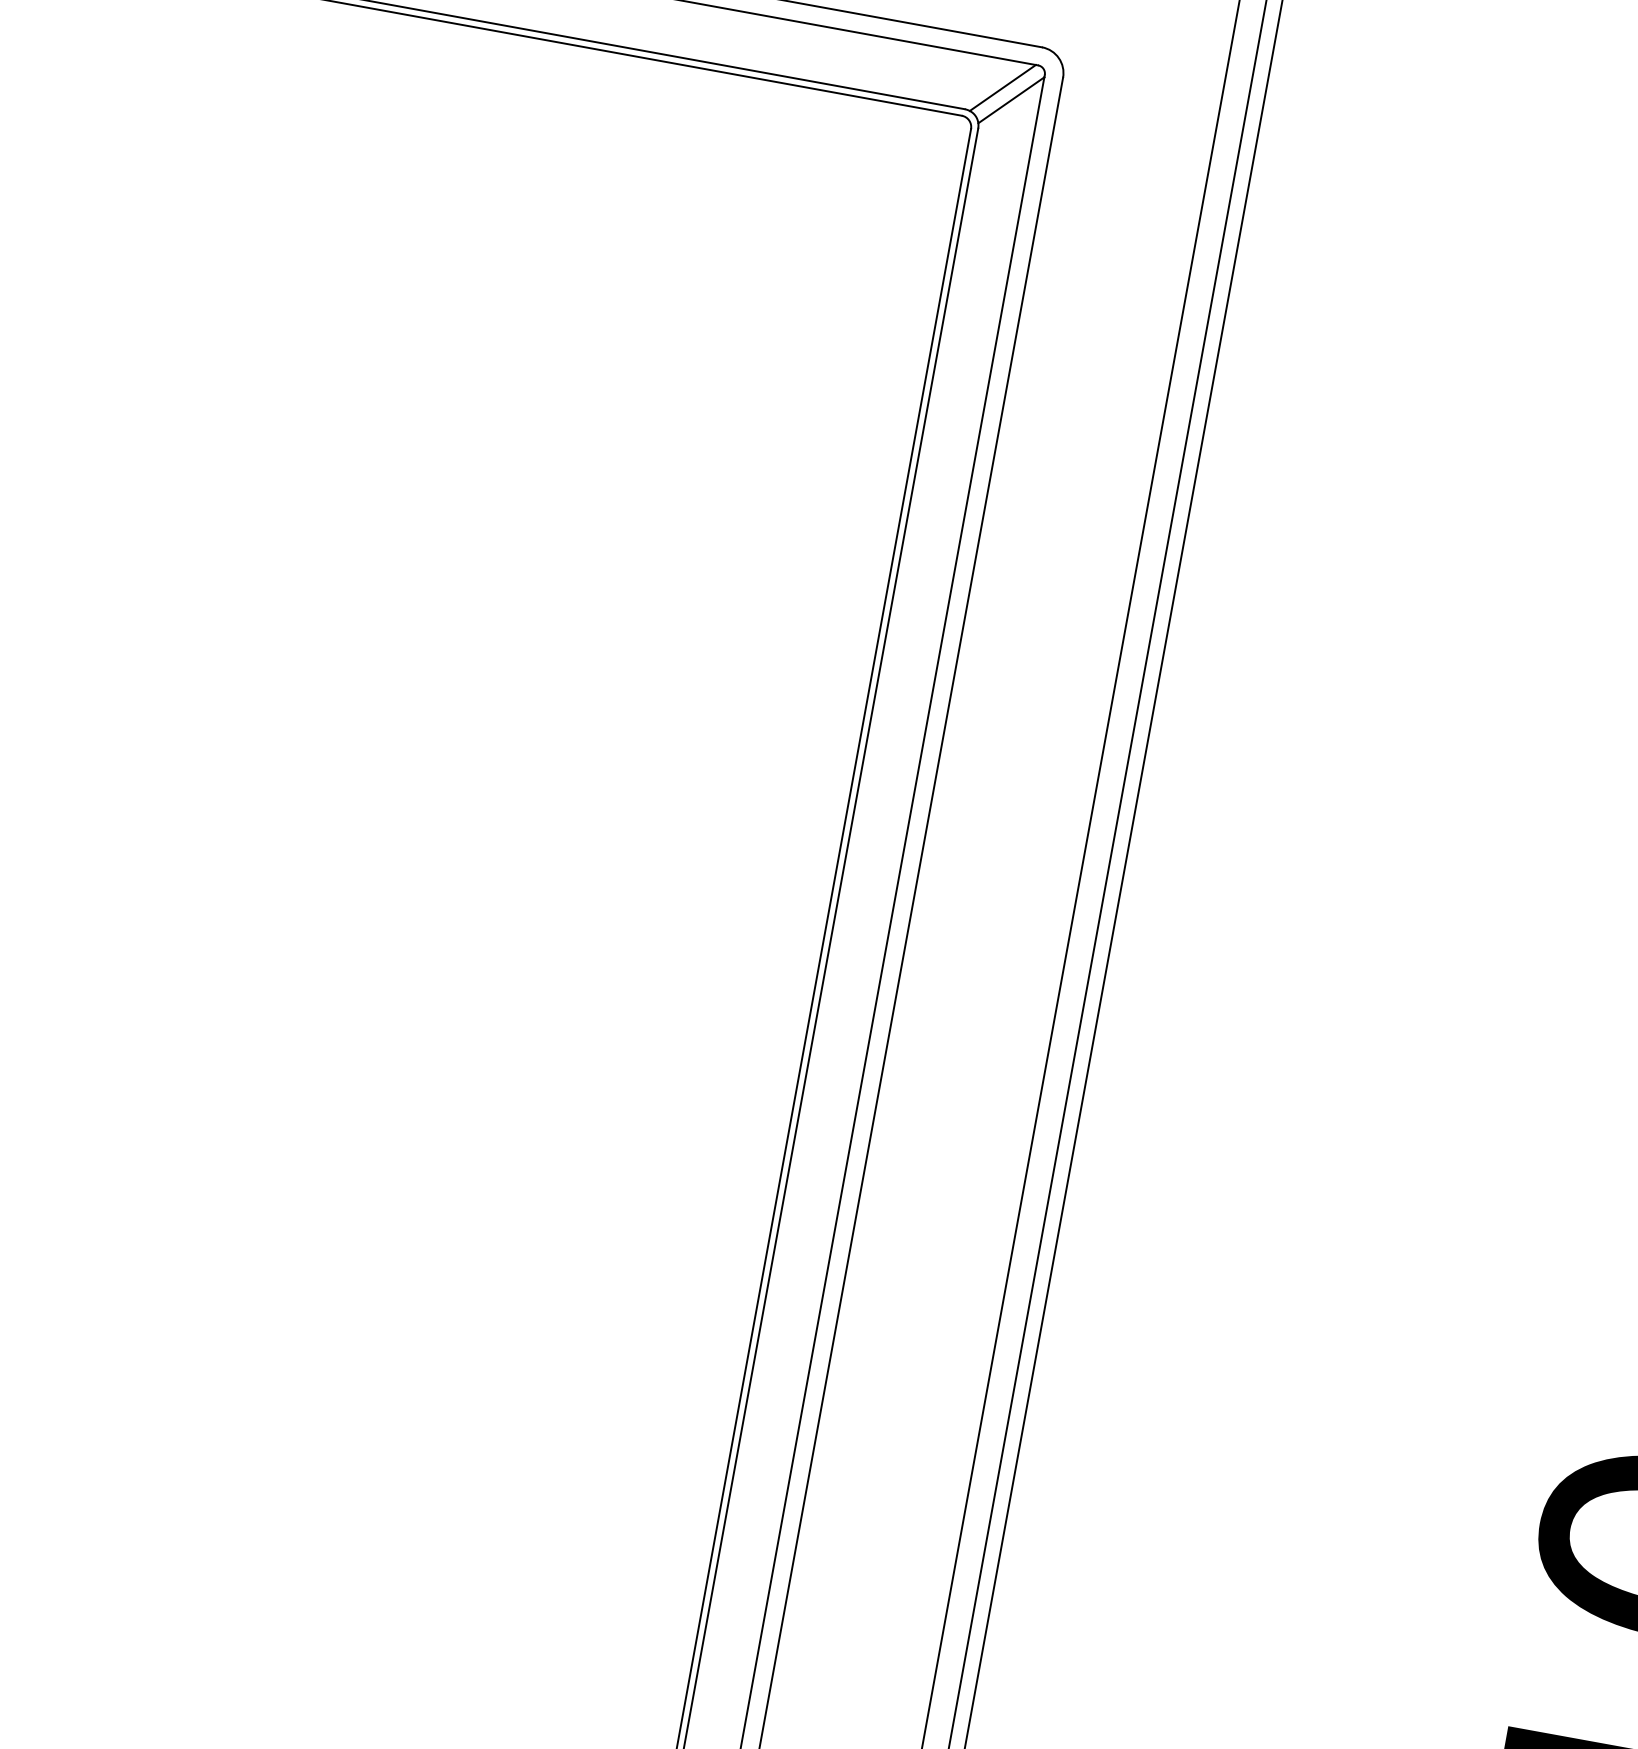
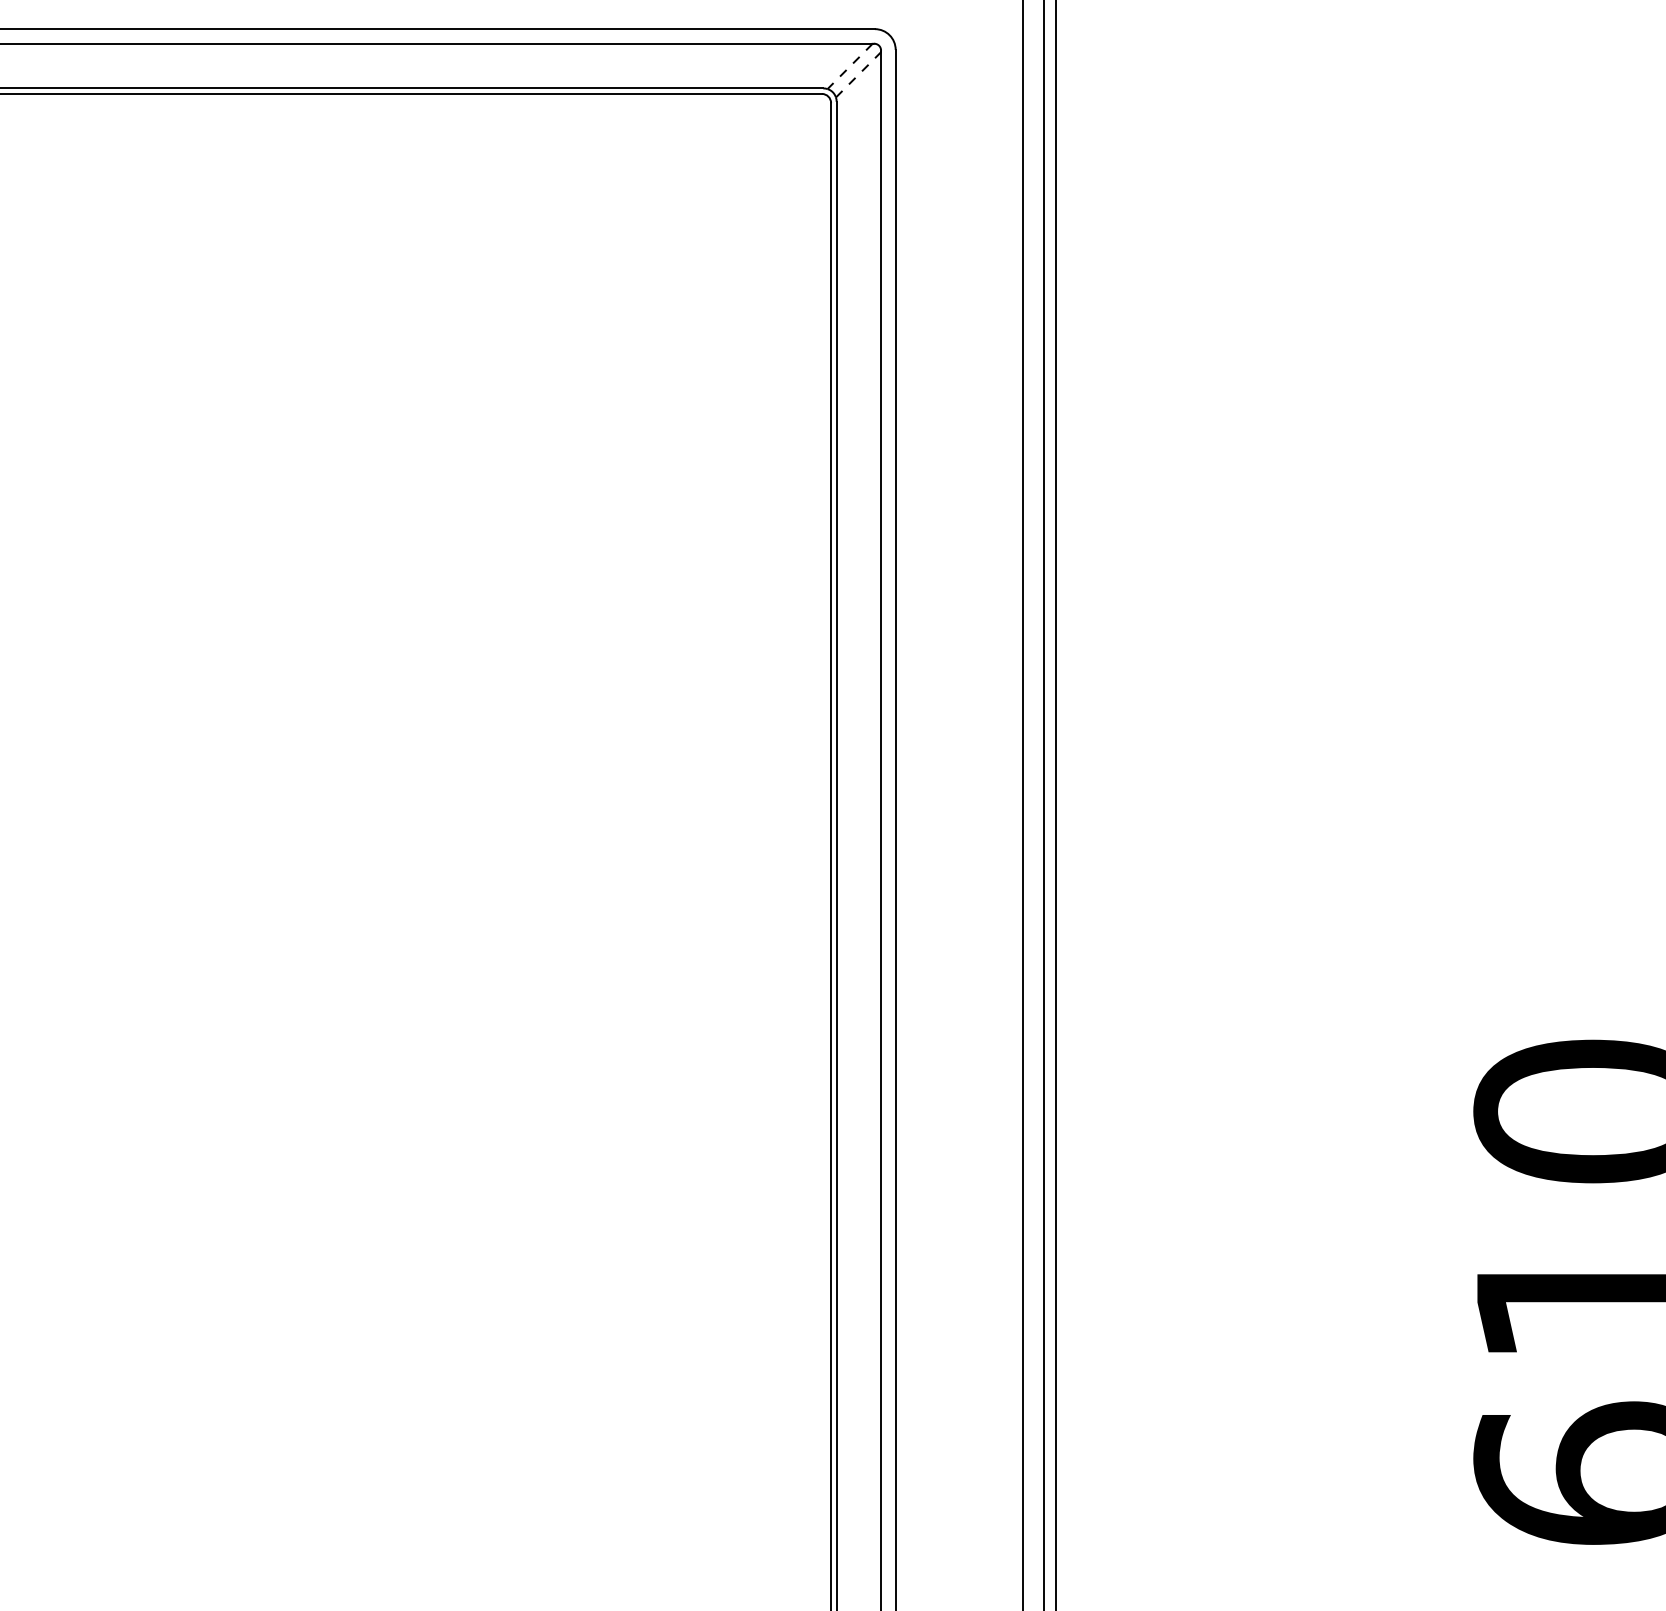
line: (1003, 88) -> (850, 66), solid -> dashed
line: (1011, 99) -> (858, 74), solid -> dashed

